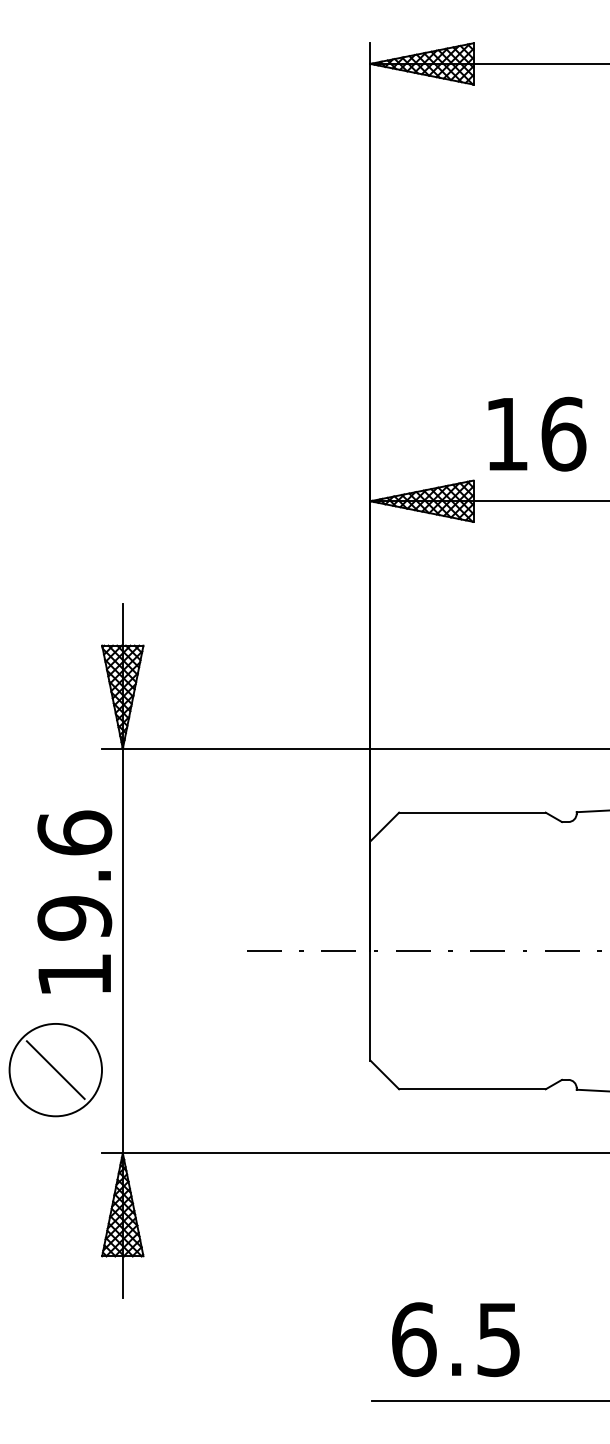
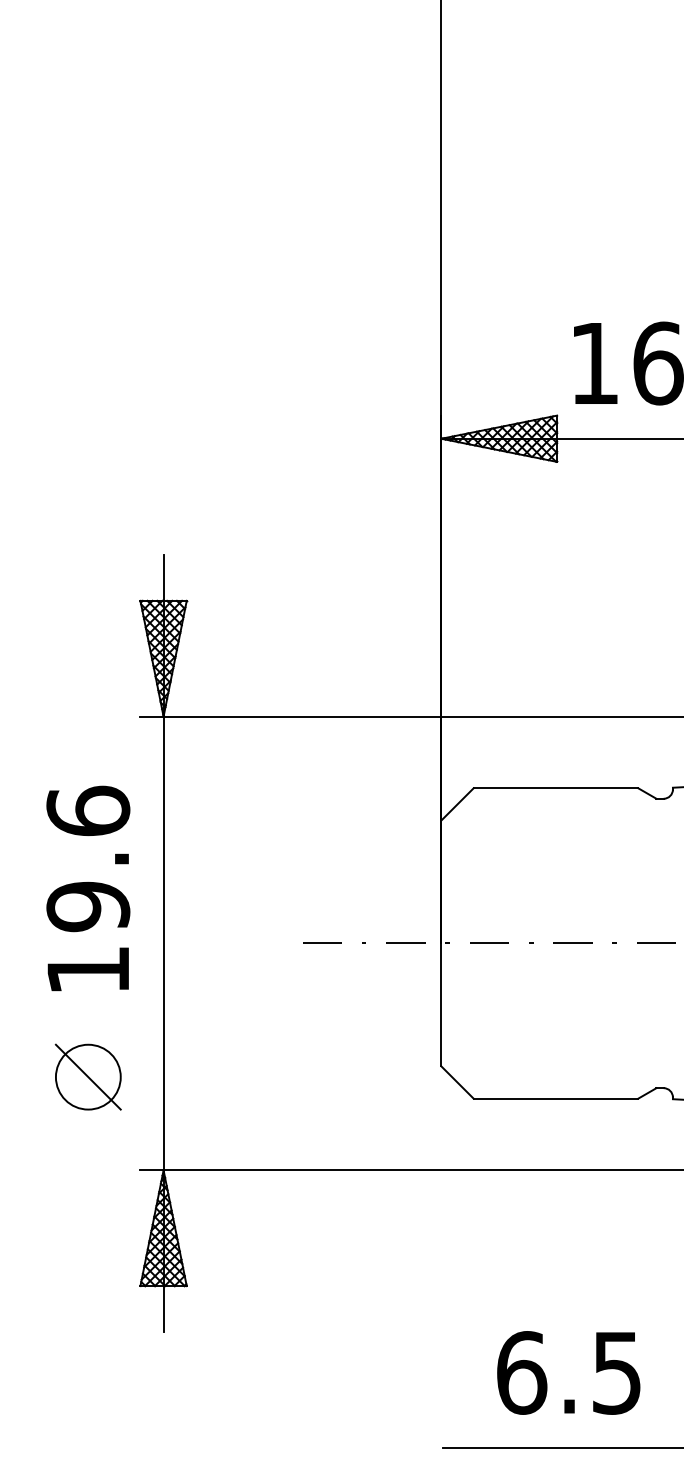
text: (74, 901) -> (88, 887), moved
circle: (55, 1069) -> (88, 1076), size x0.62
text: (455, 1339) -> (568, 1372), moved

